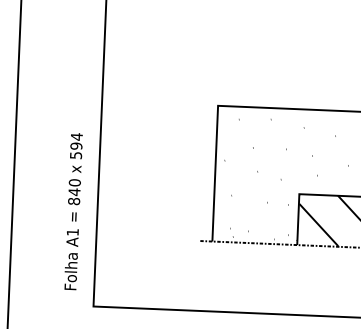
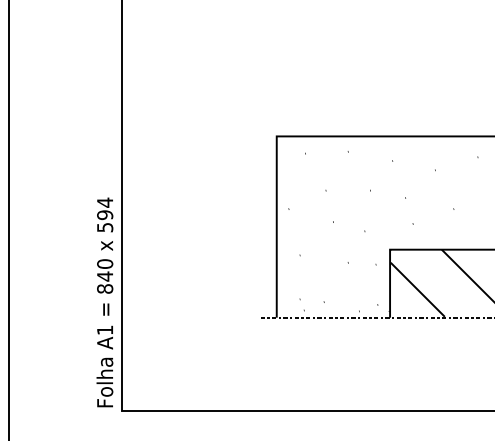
text: (73, 211) -> (104, 302), moved

